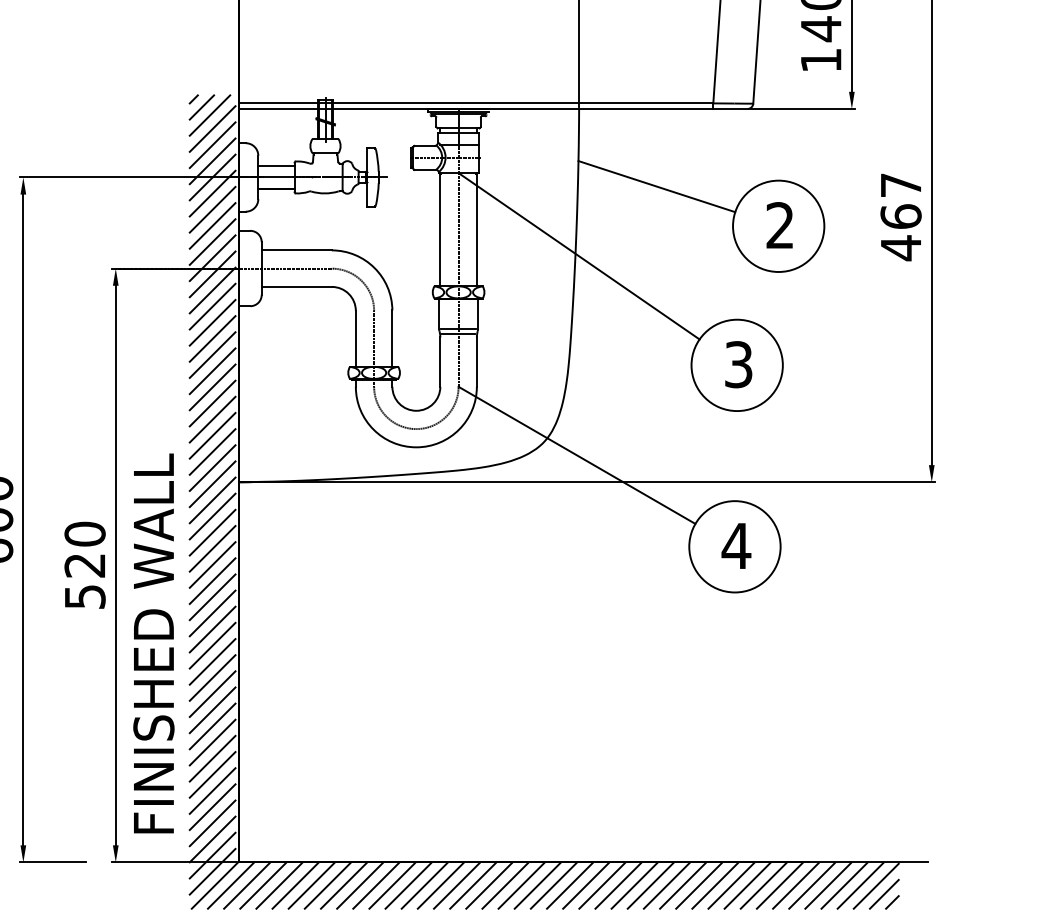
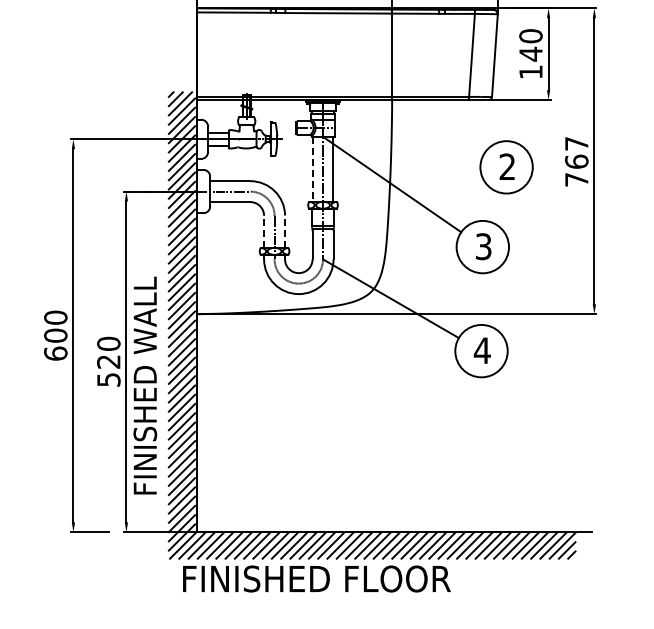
line: (656, 186) -> (436, 144), removed
line: (440, 230) -> (312, 169), solid -> dashed
text: (900, 247) -> (576, 179), 467 -> 767
line: (356, 338) -> (264, 231), solid -> dashed
line: (393, 338) -> (285, 231), solid -> dashed
text: (154, 643) -> (145, 385), moved

